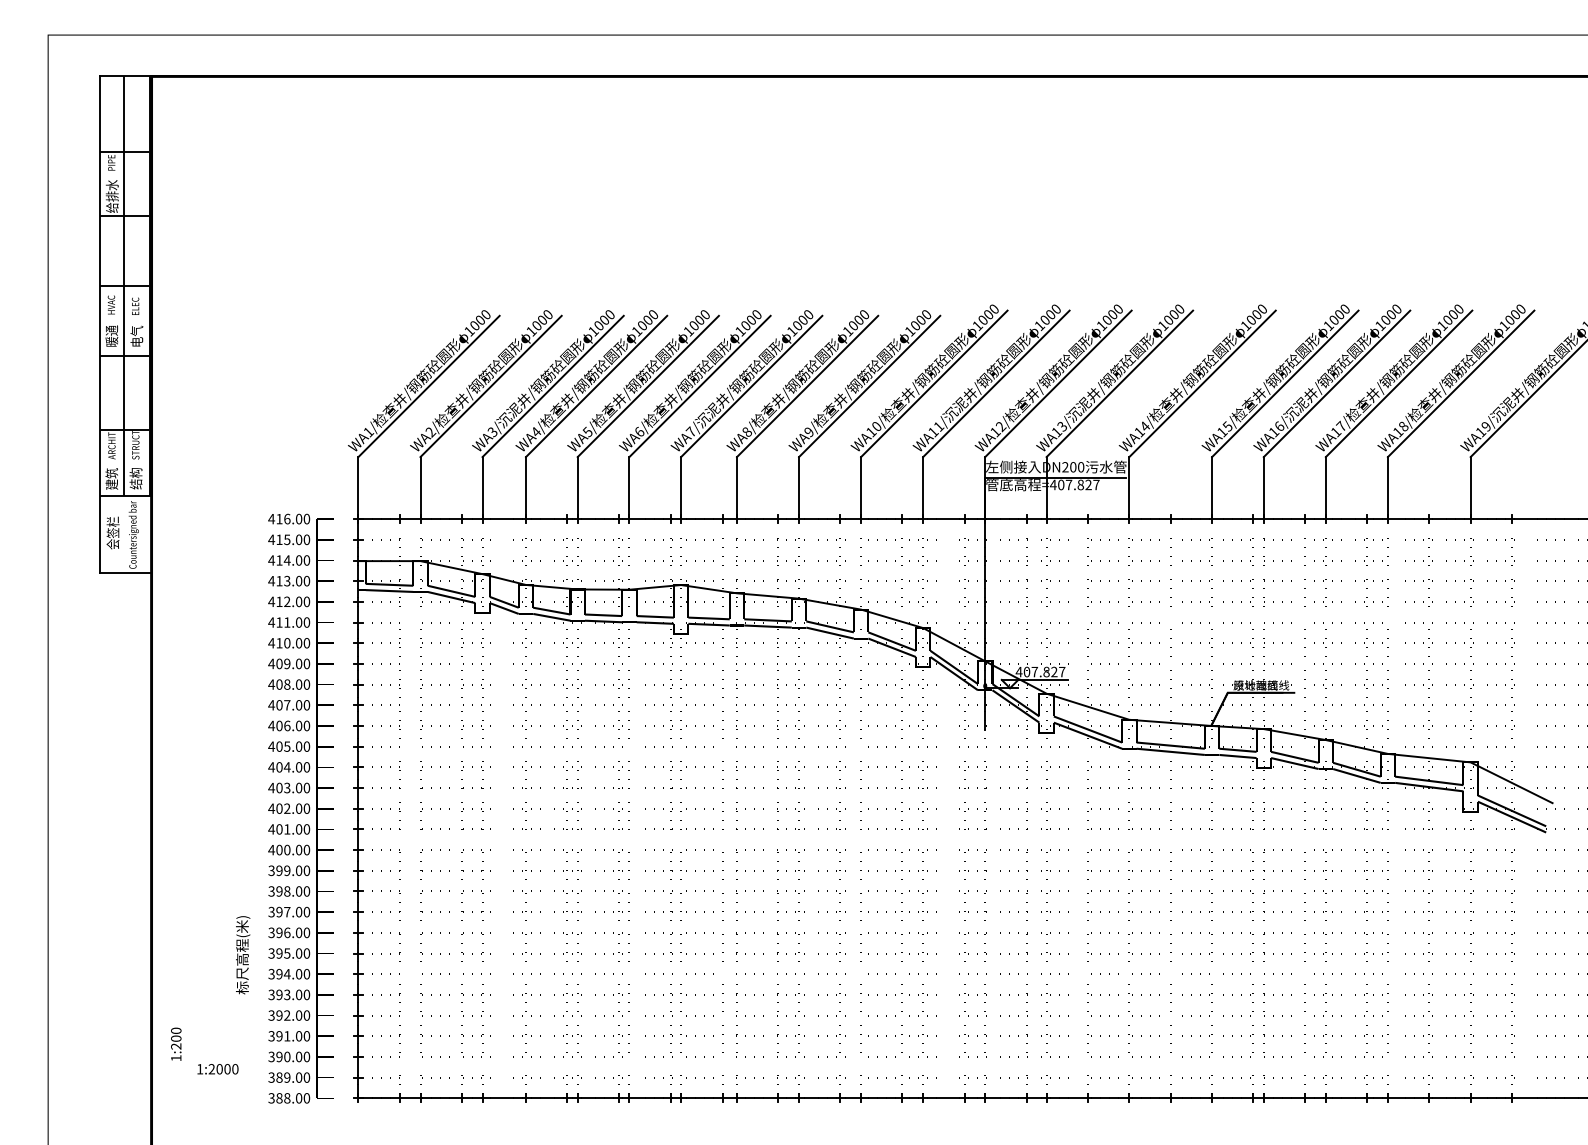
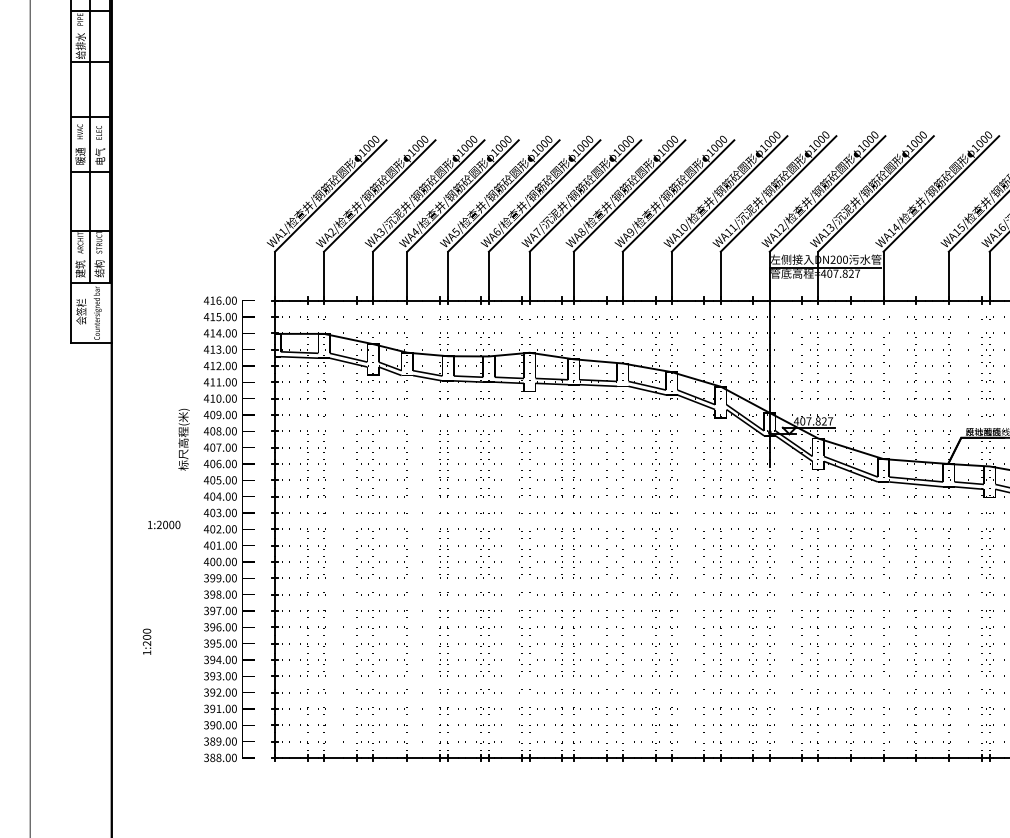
text: (243, 955) -> (184, 439), moved
text: (176, 1043) -> (147, 641), moved
text: (217, 1069) -> (163, 525), moved

